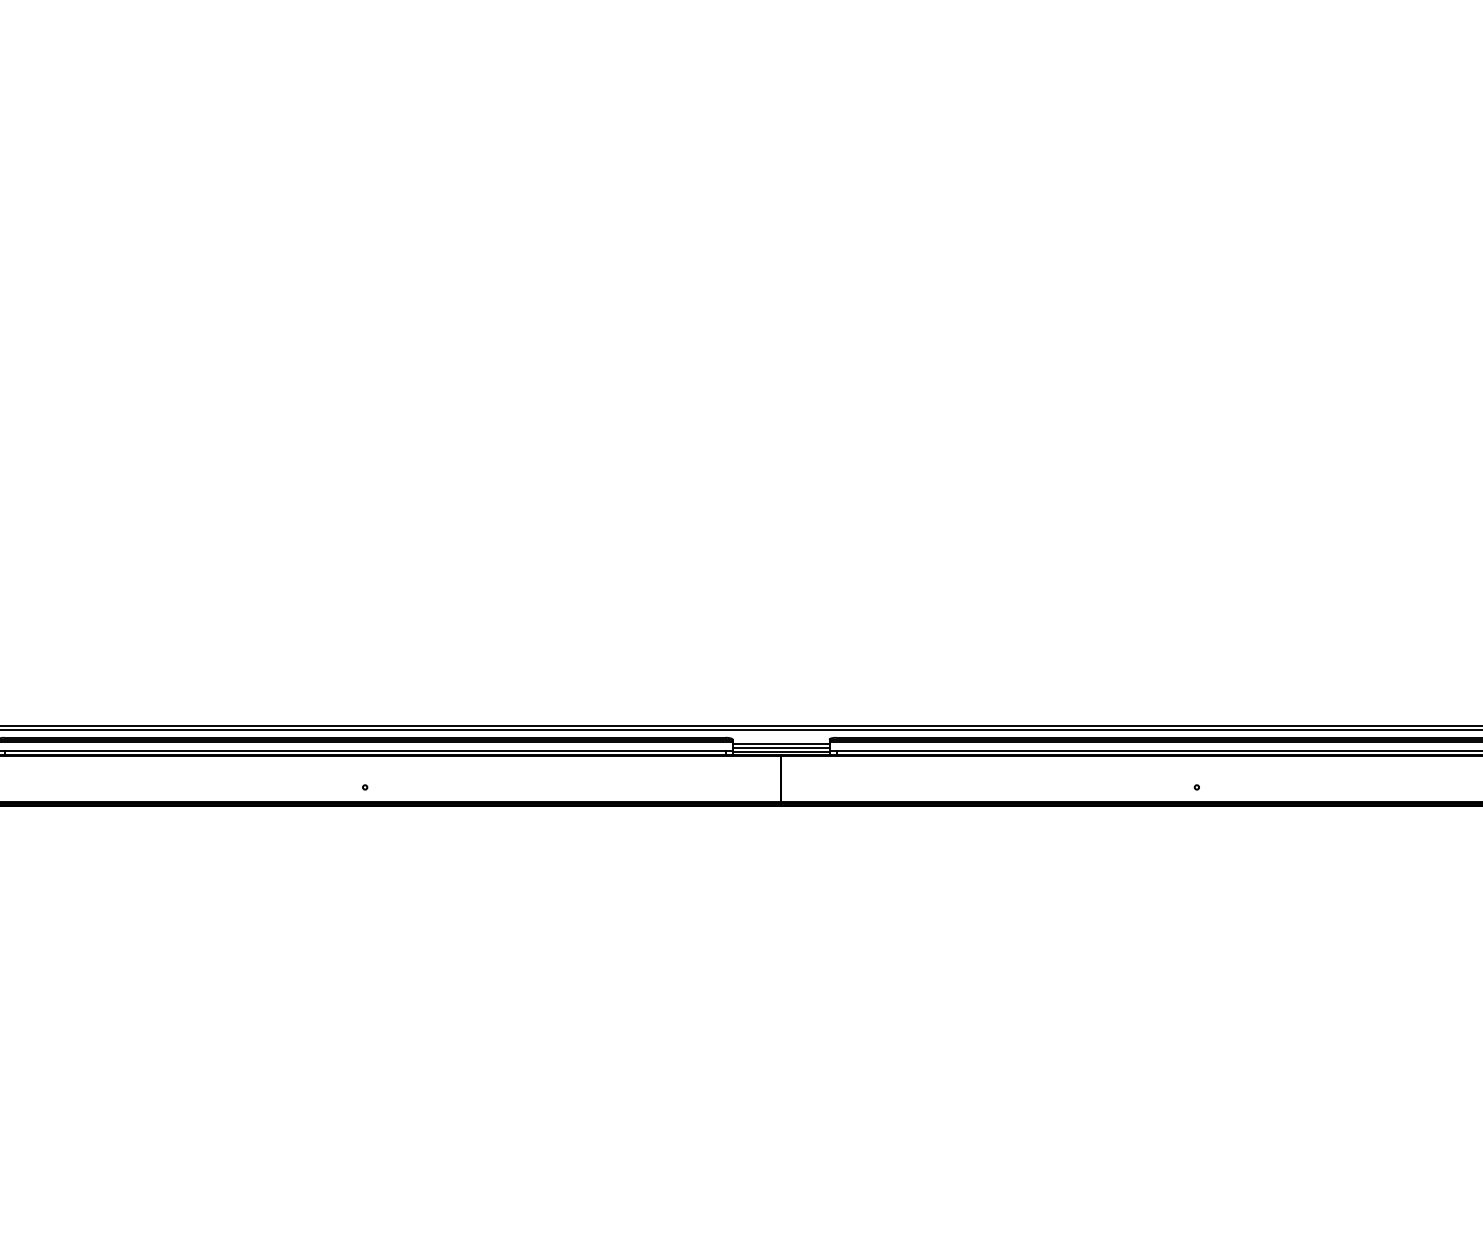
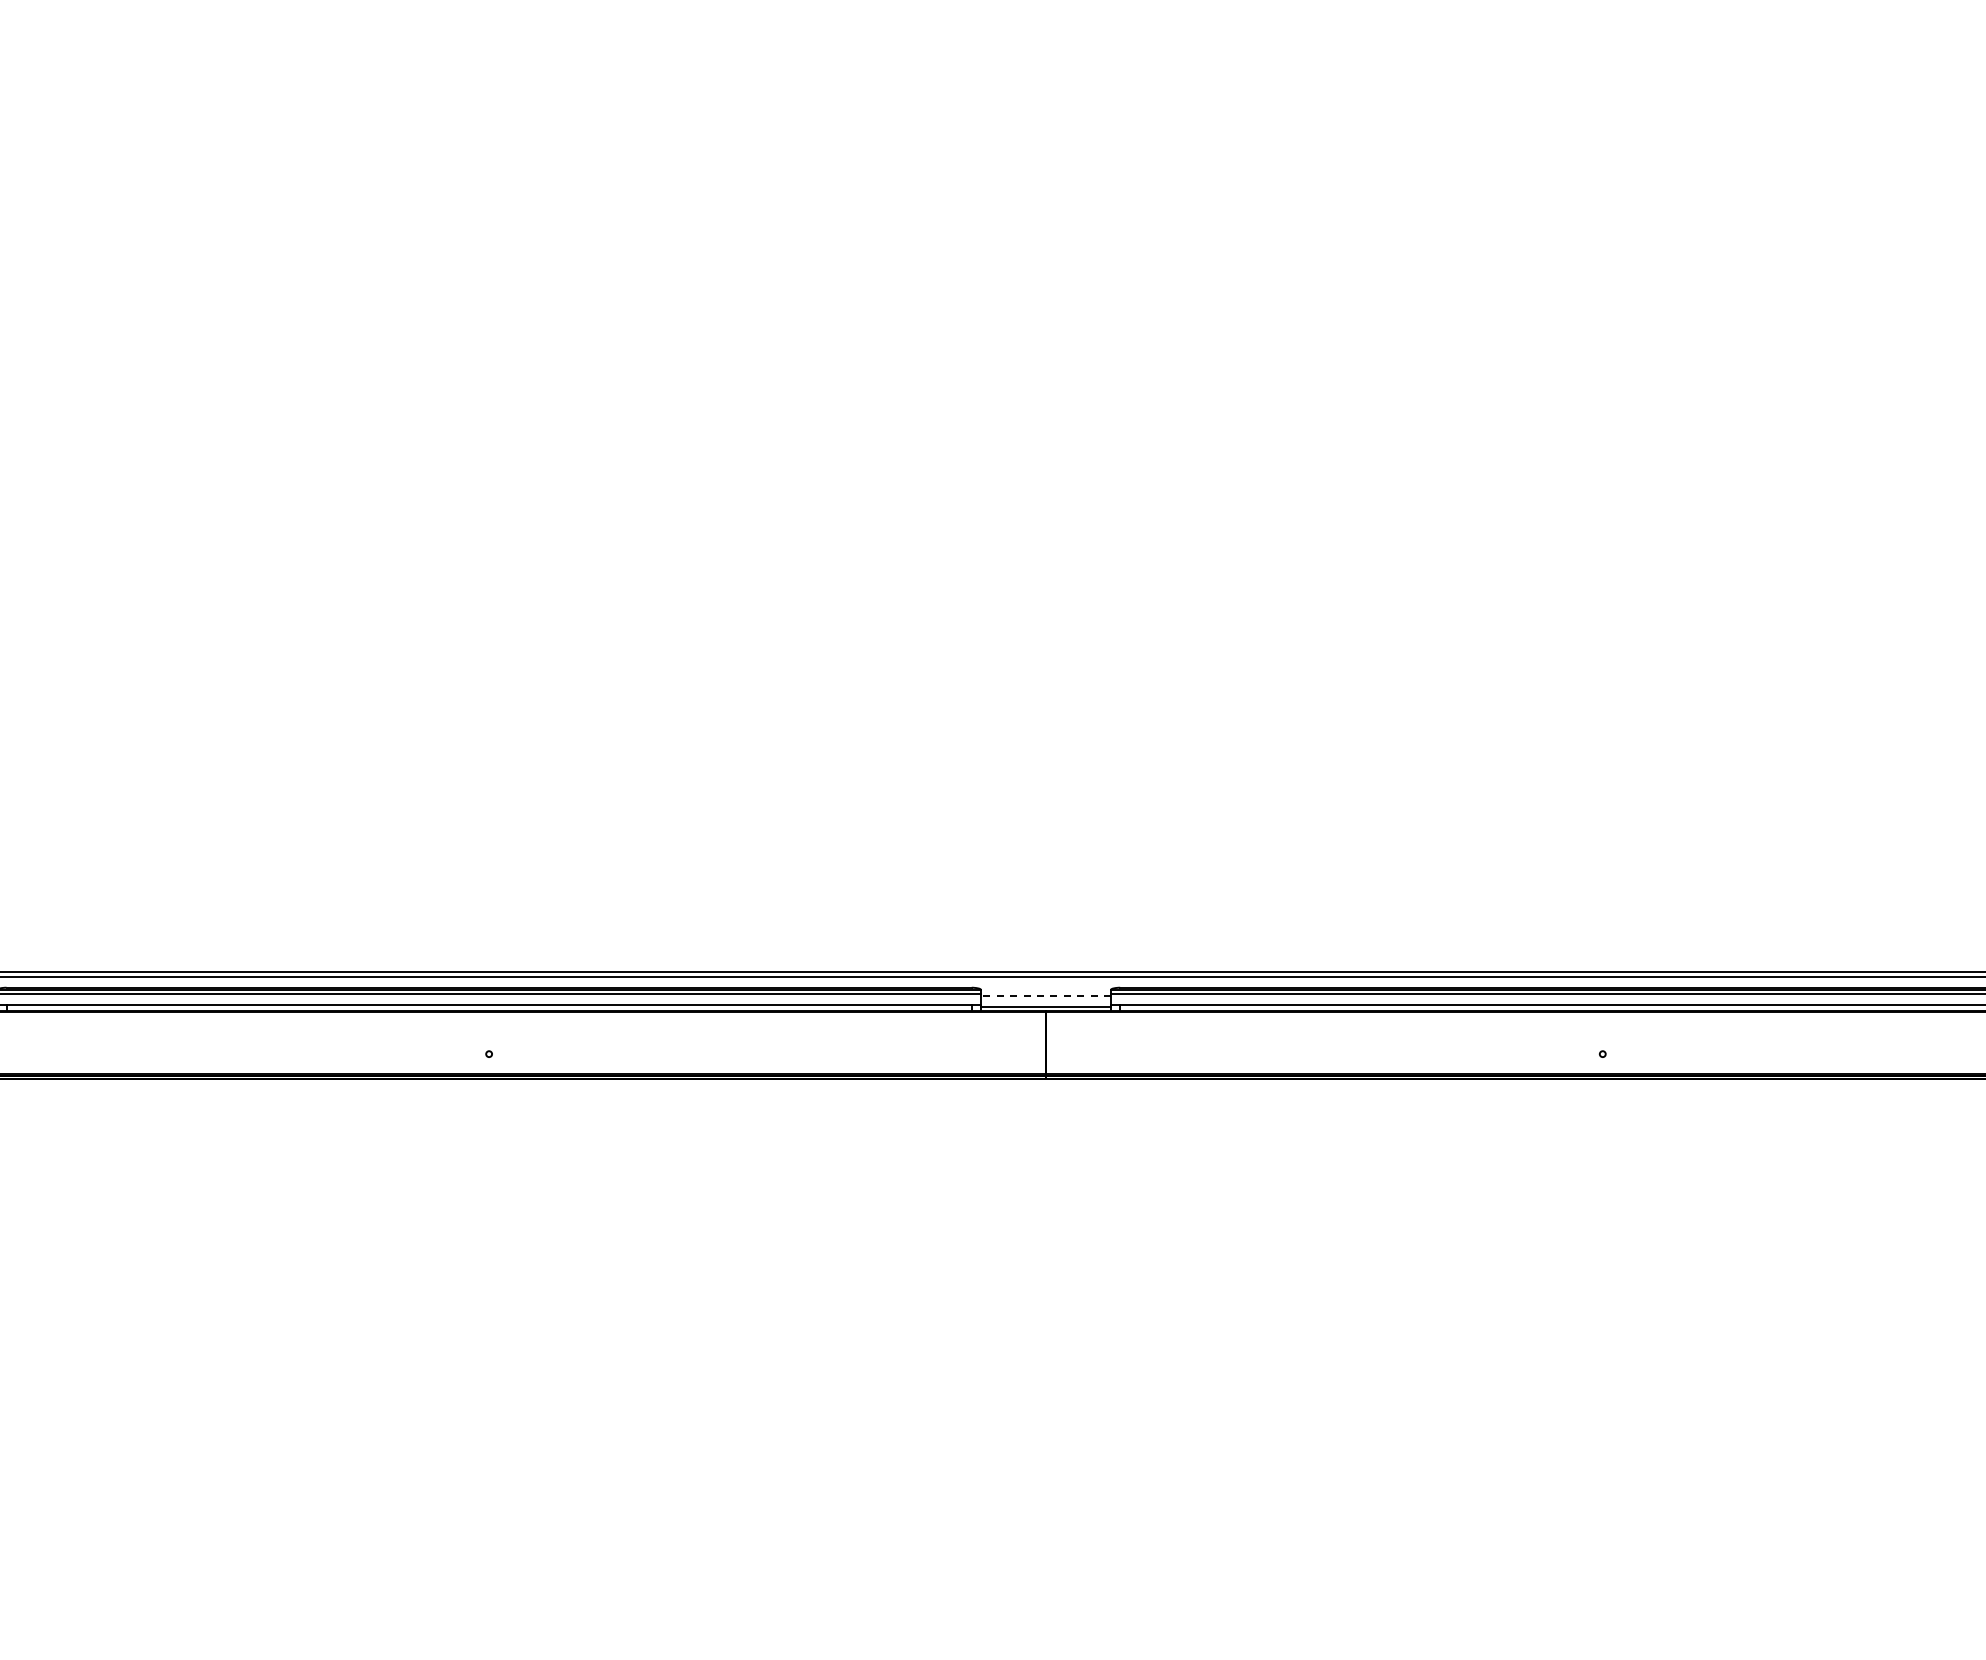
line: (780, 743) -> (1045, 995), solid -> dashed
line: (780, 748) -> (1045, 1001), removed

